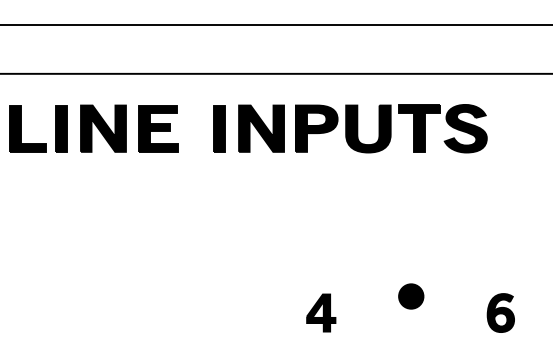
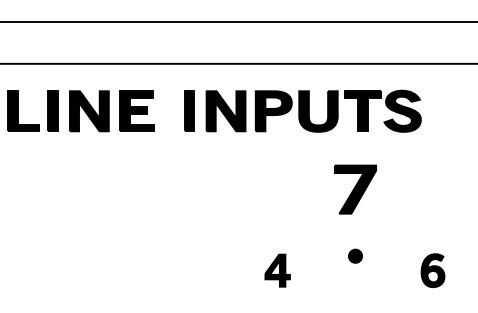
part: (411, 219) -> (355, 189), added
part: (411, 295) -> (355, 255), size x0.62

